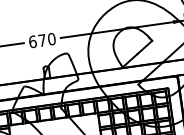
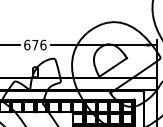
text: (51, 38) -> (43, 44), 670 -> 676

